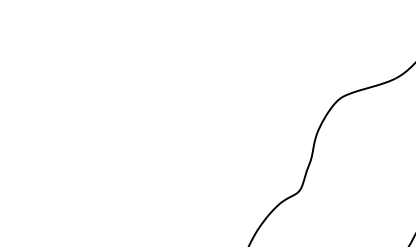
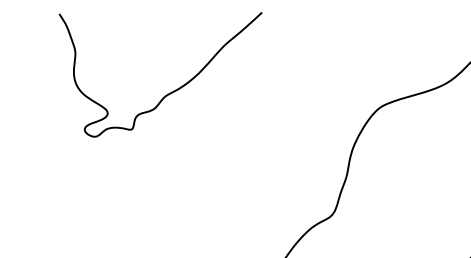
part: (158, 84) -> (170, 91), added

